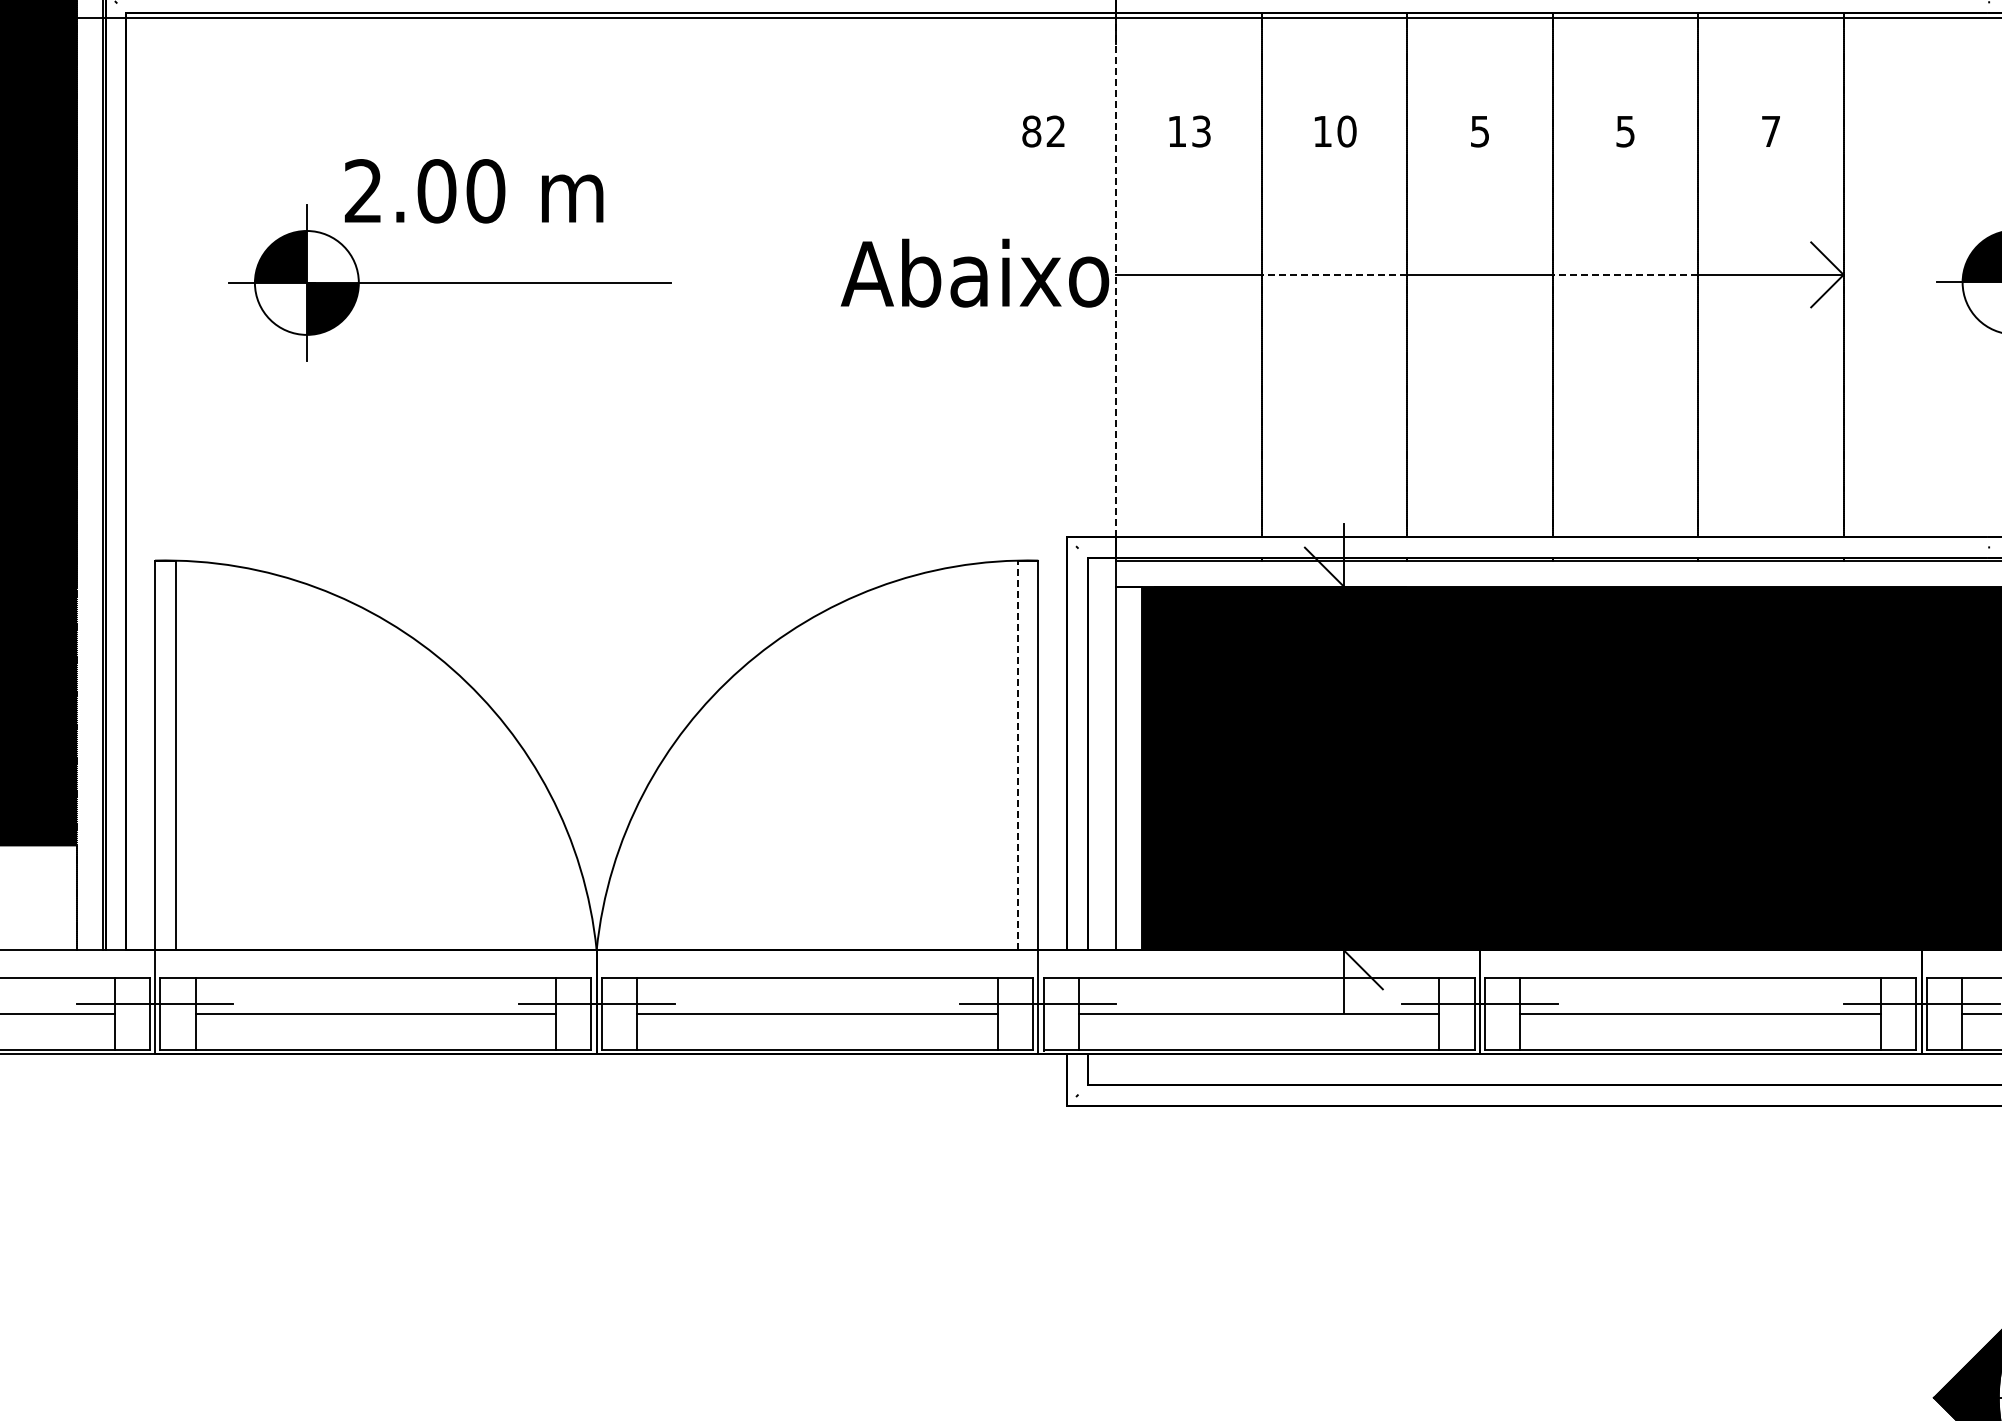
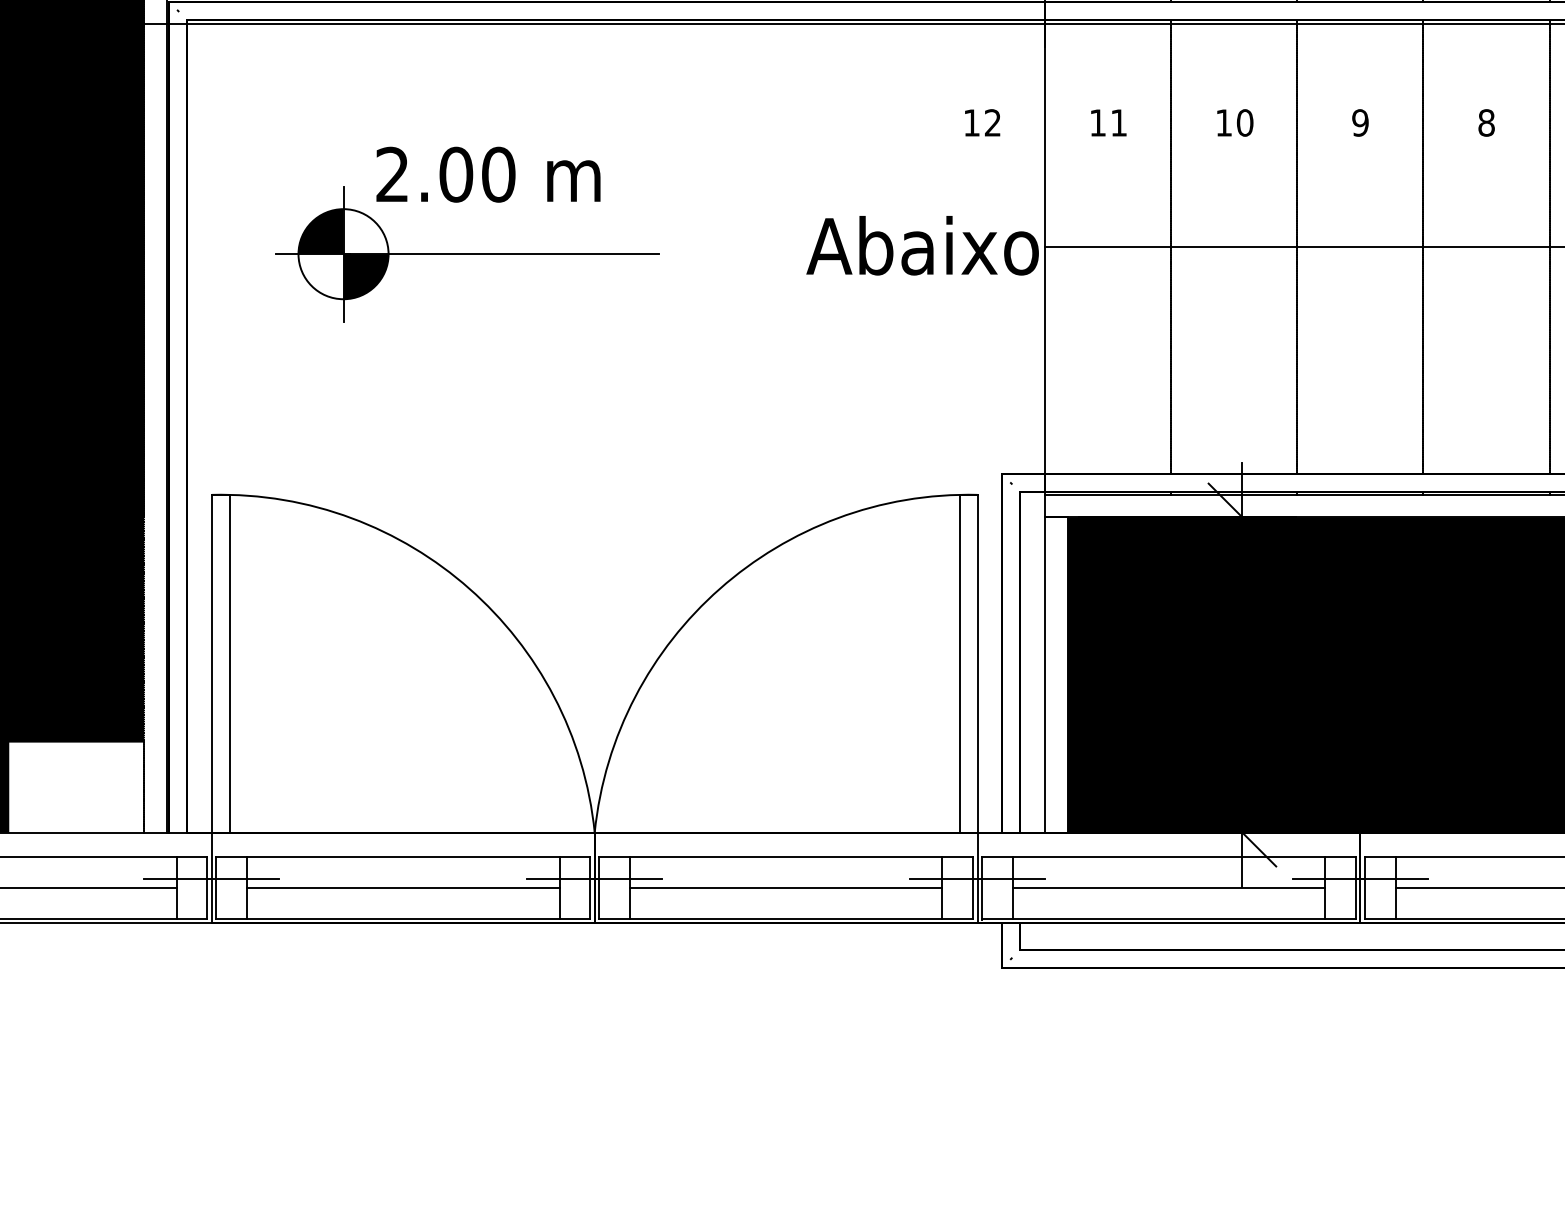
text: (1031, 131) -> (971, 122), 82 -> 12
text: (1201, 131) -> (1118, 122), 13 -> 11
text: (1479, 131) -> (1359, 122), 5 -> 9
text: (1625, 131) -> (1486, 122), 5 -> 8
line: (1116, 274) -> (1045, 246), dashed -> solid
line: (1334, 274) -> (1234, 246), dashed -> solid
line: (1625, 274) -> (1486, 246), dashed -> solid
line: (1017, 755) -> (959, 663), dashed -> solid

